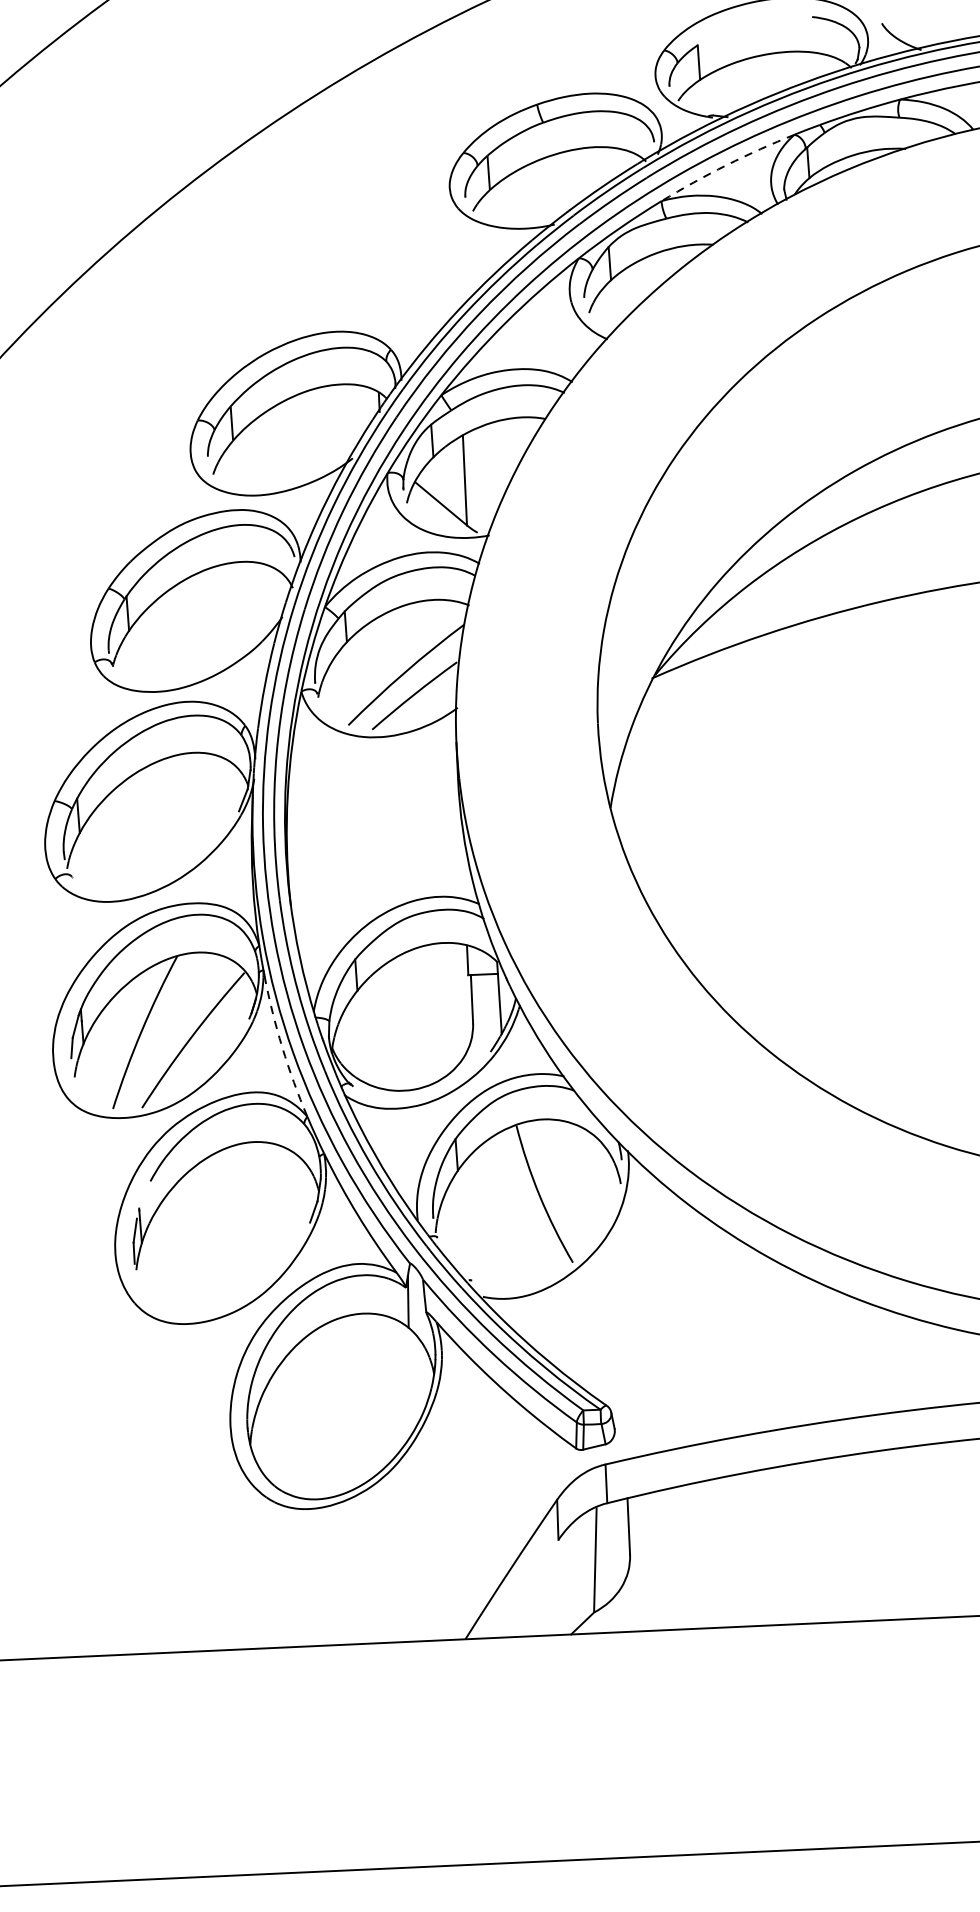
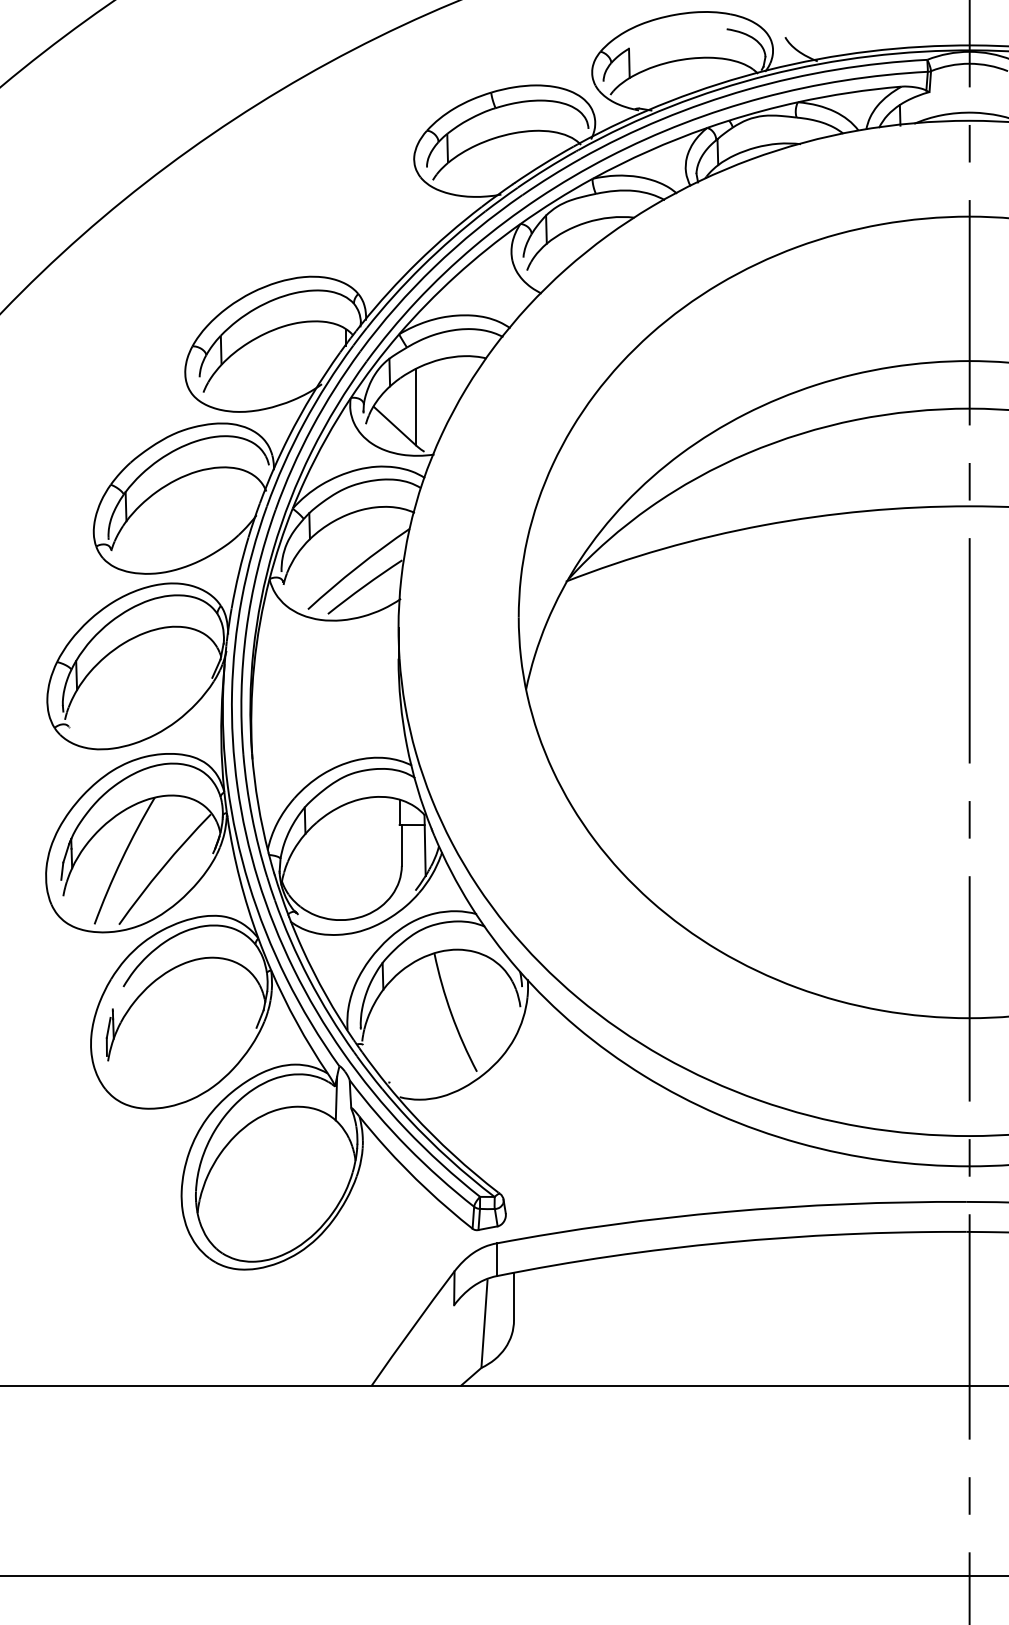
arc: (726, 165) -> (648, 151), dashed -> solid
arc: (281, 1047) -> (239, 878), dashed -> solid

